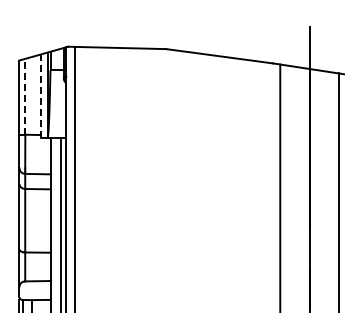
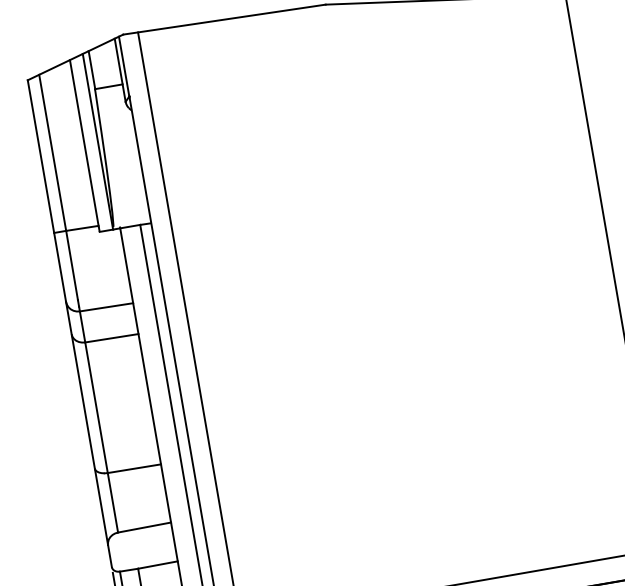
line: (41, 94) -> (85, 142), dashed -> solid
line: (25, 96) -> (52, 152), dashed -> solid

